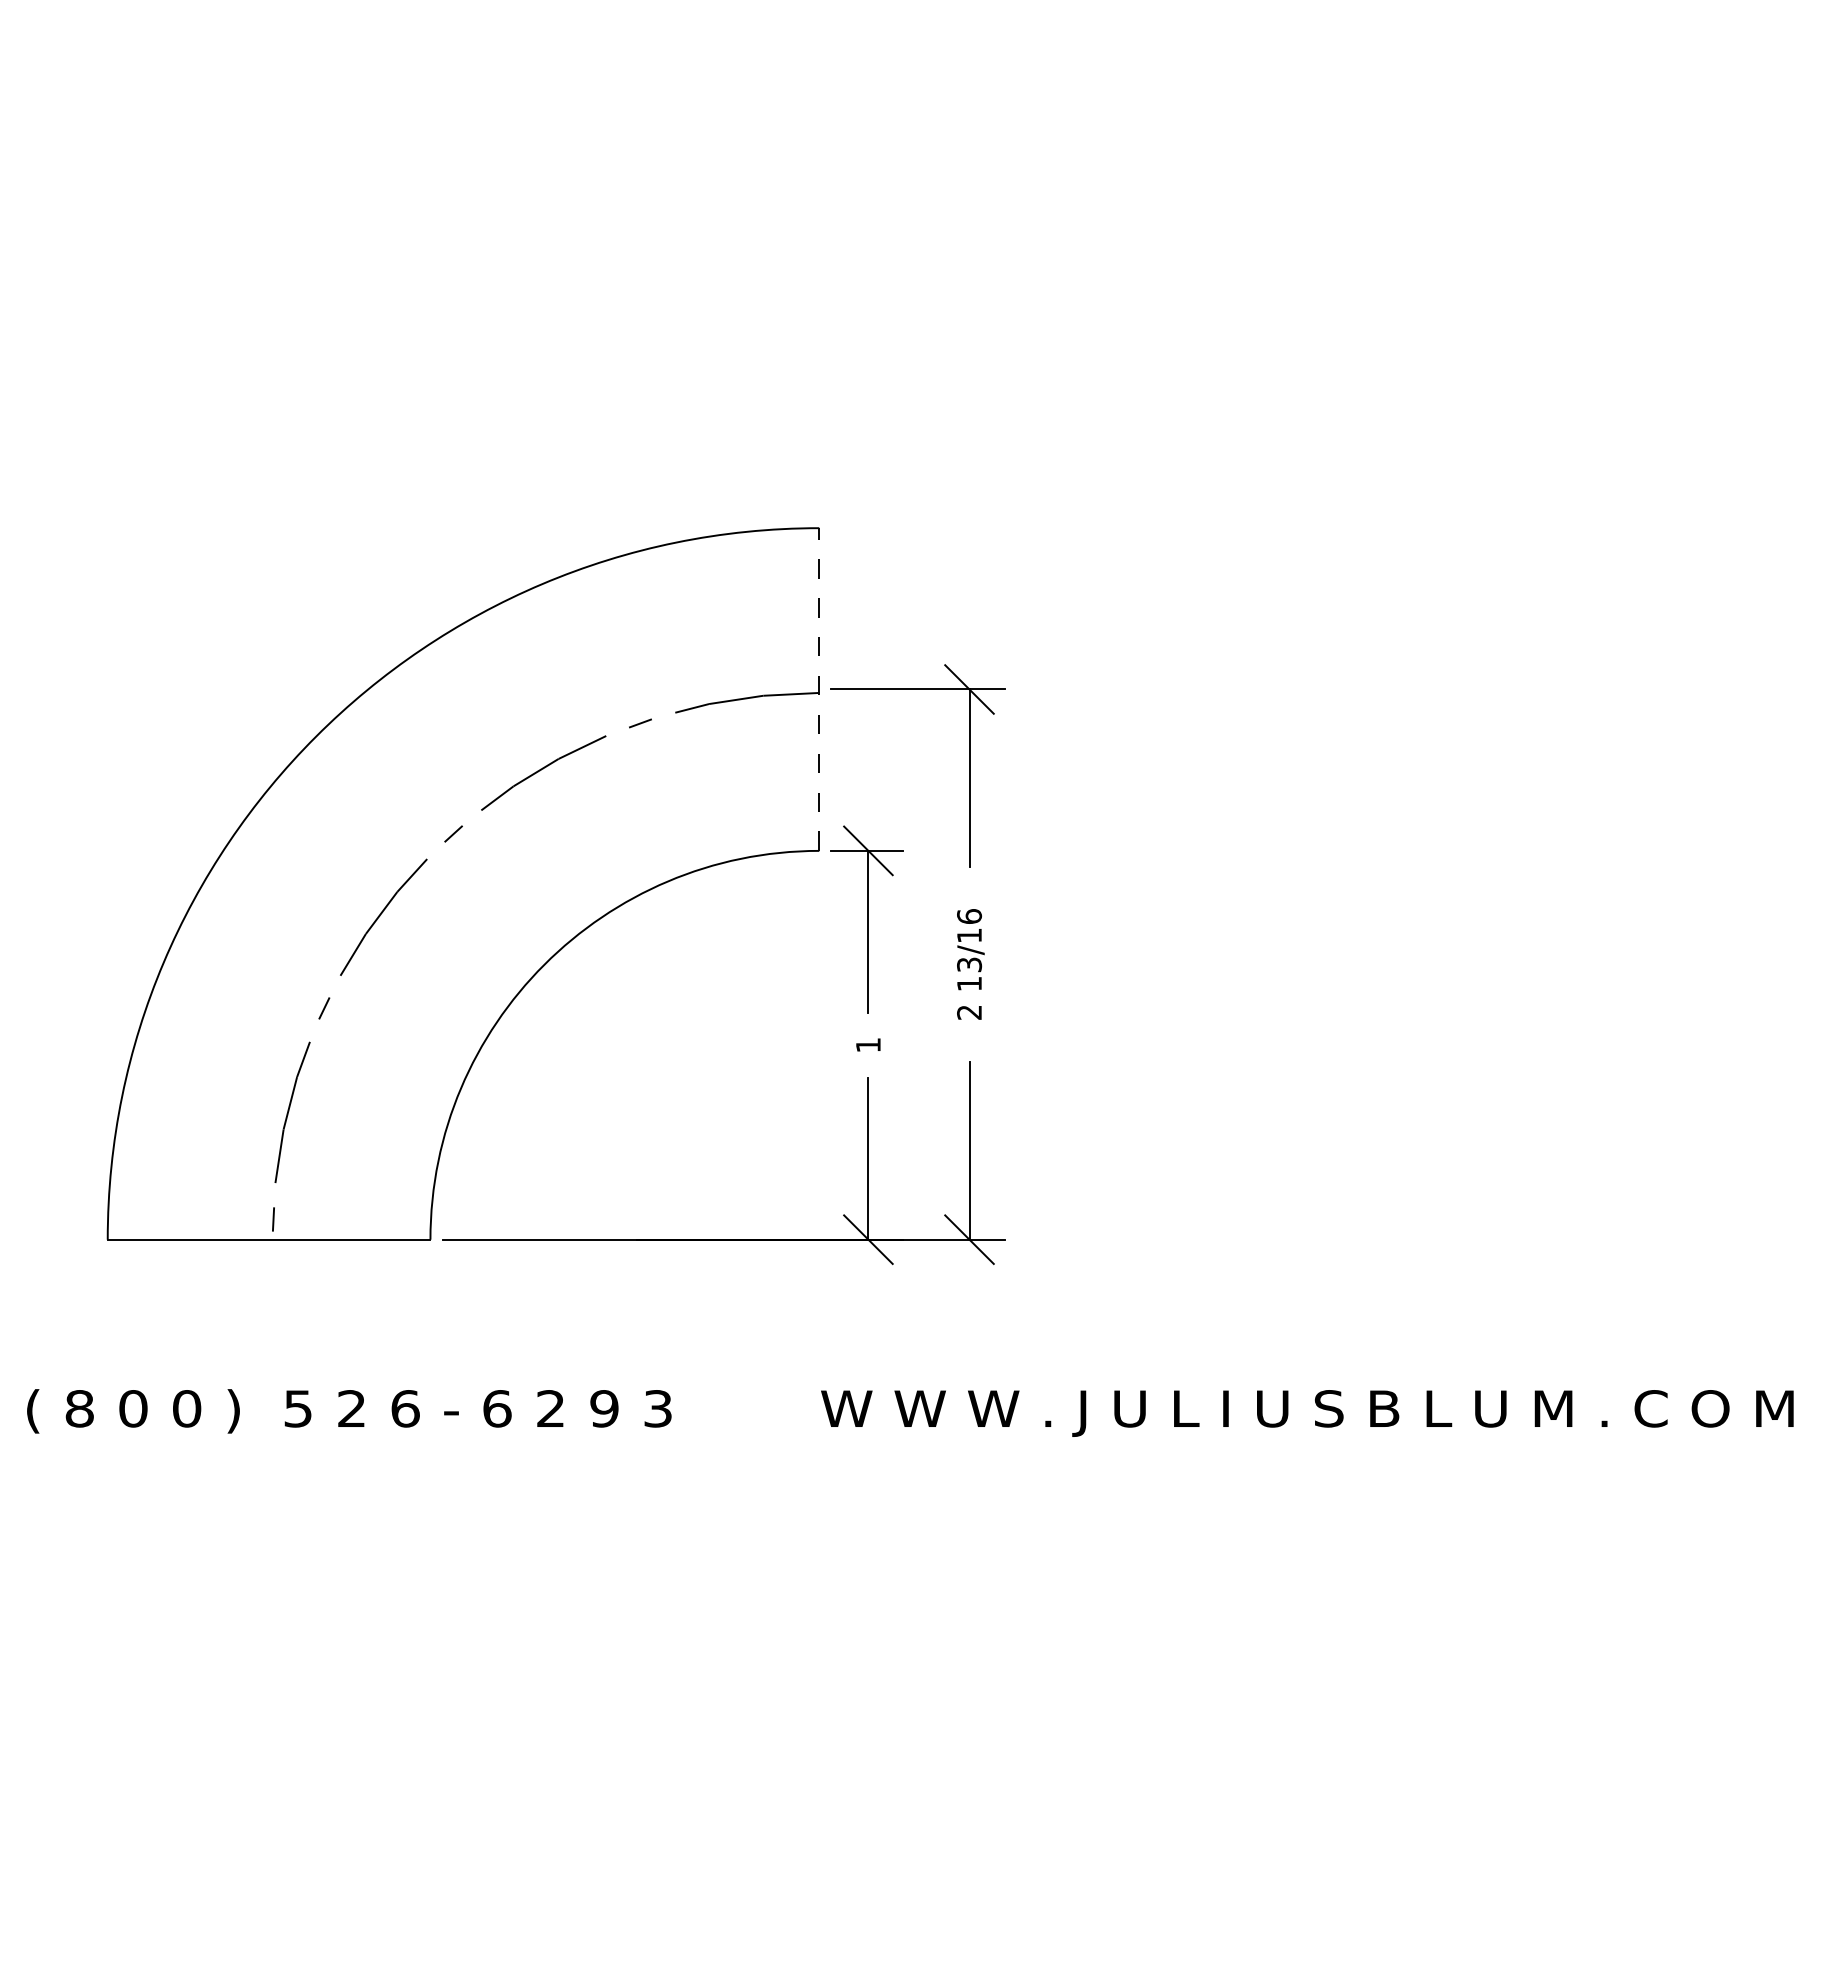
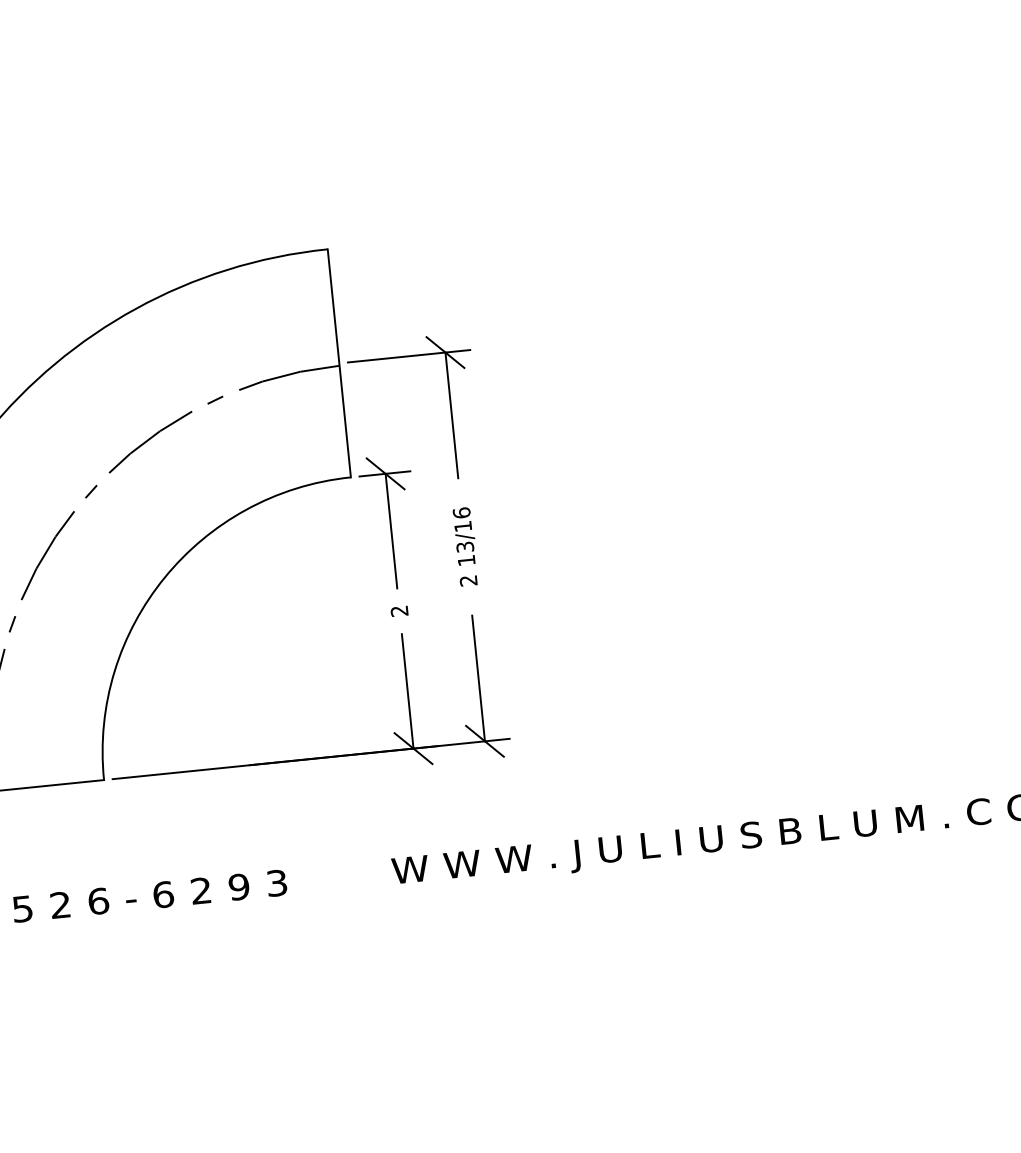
line: (819, 689) -> (339, 363), dashed -> solid
text: (867, 1045) -> (398, 611), 1 -> 2

